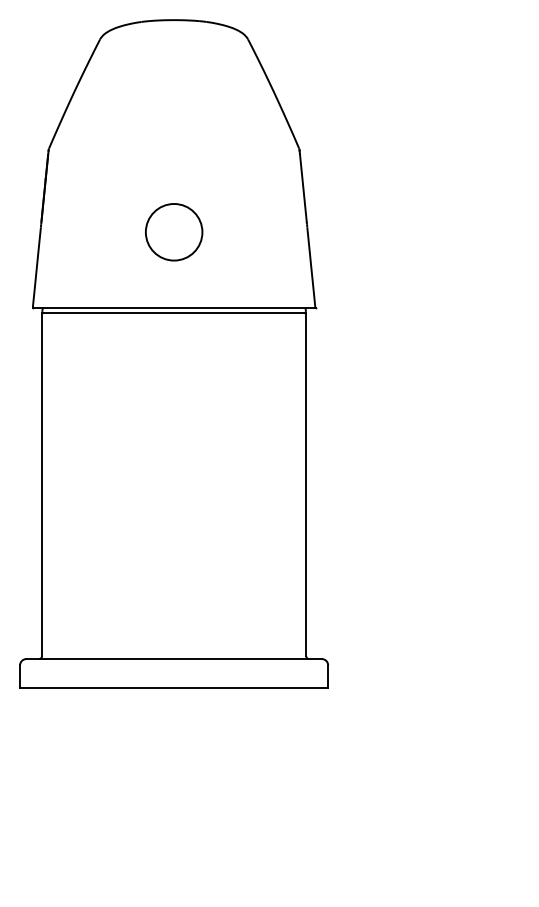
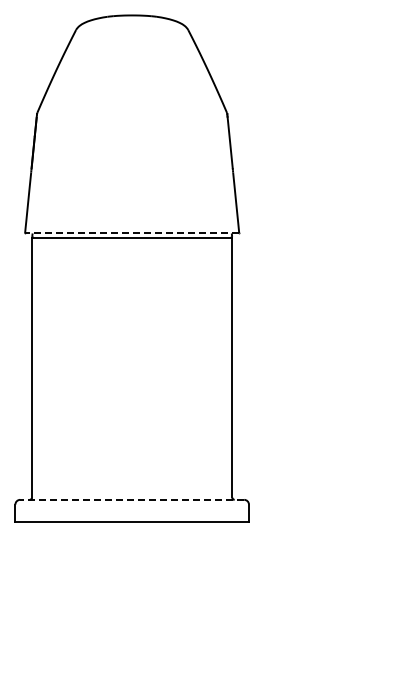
circle: (173, 231) -> (131, 175), removed
line: (173, 307) -> (131, 233), solid -> dashed
line: (173, 658) -> (131, 499), solid -> dashed

